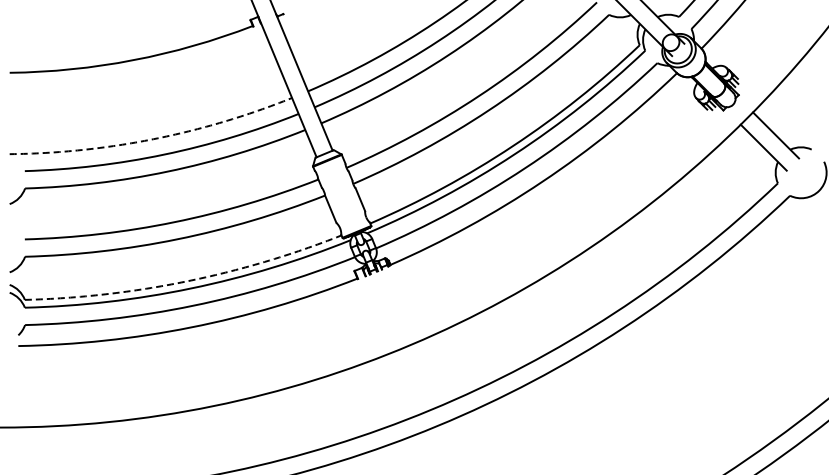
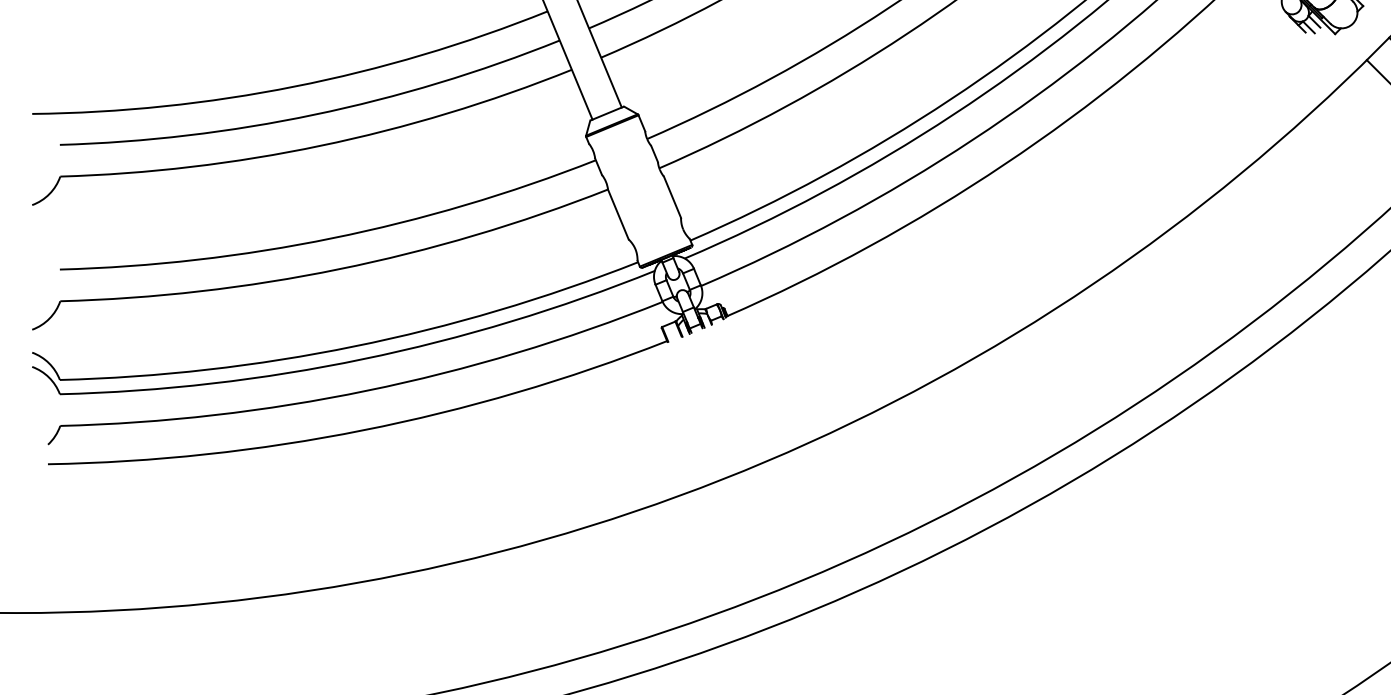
arc: (153, 139) -> (294, 87), dashed -> solid
arc: (186, 281) -> (354, 346), dashed -> solid

